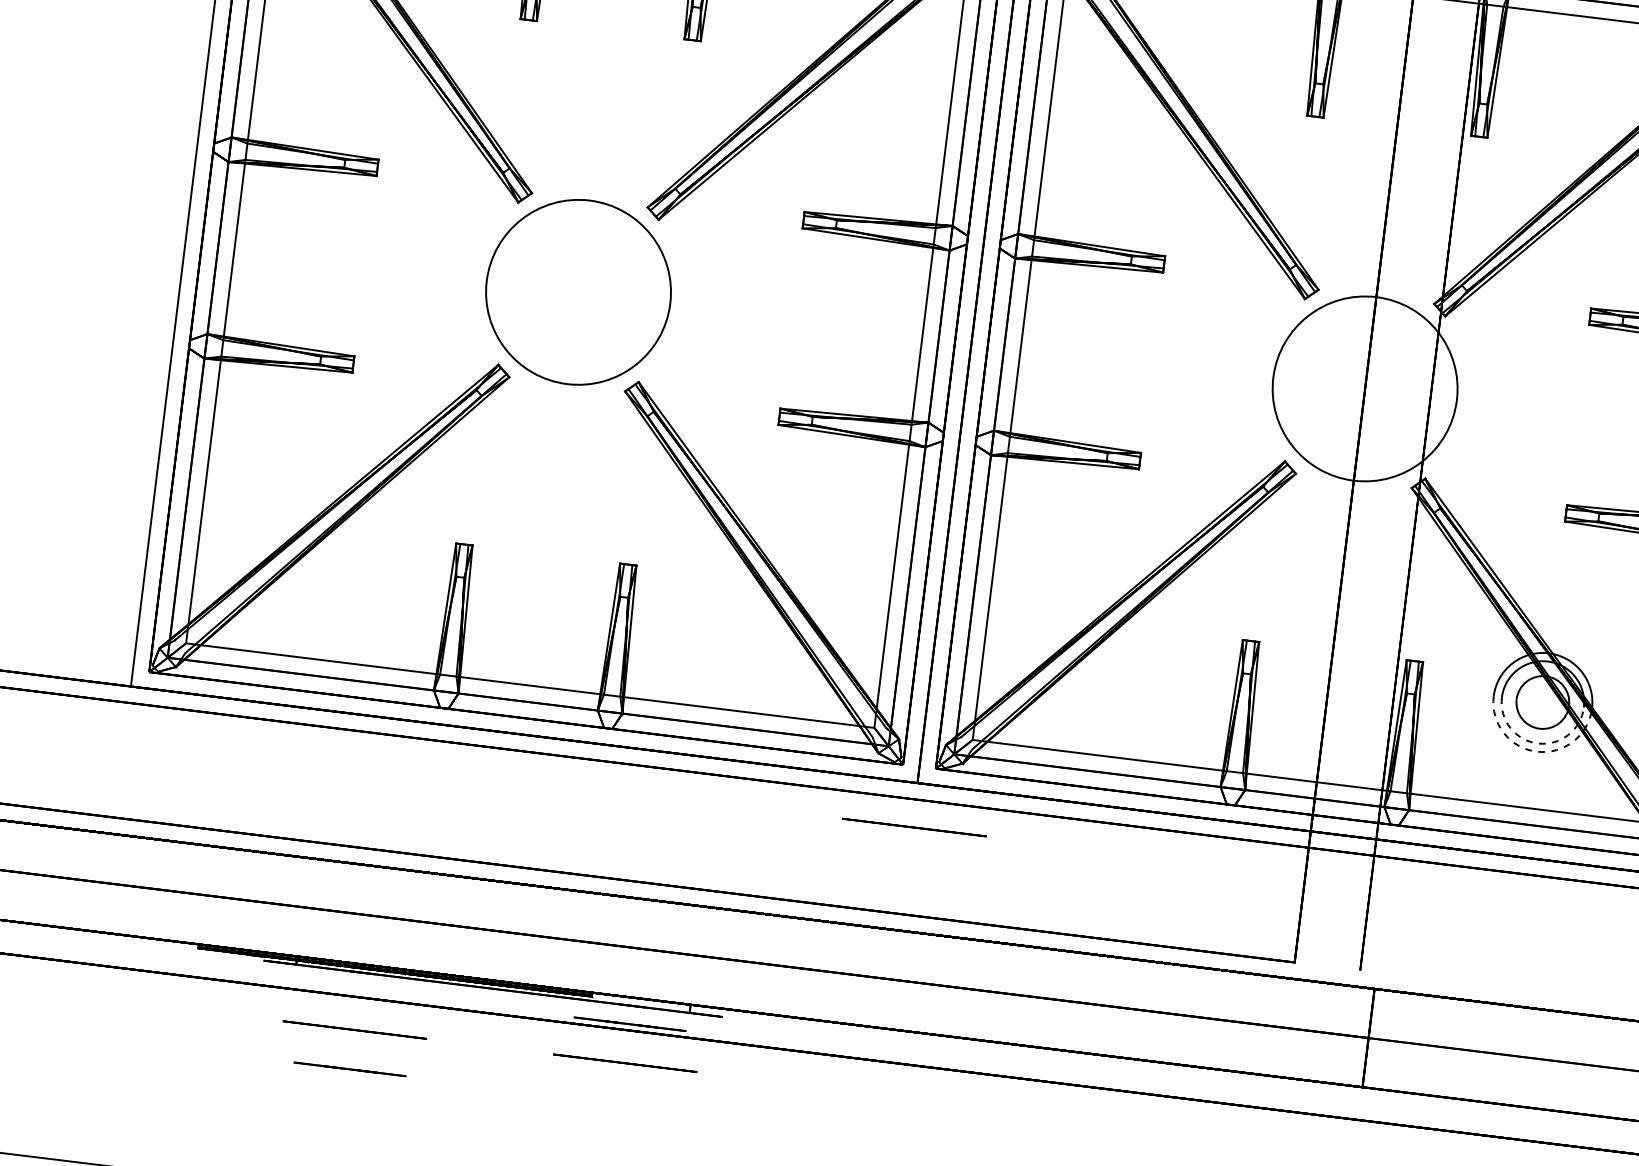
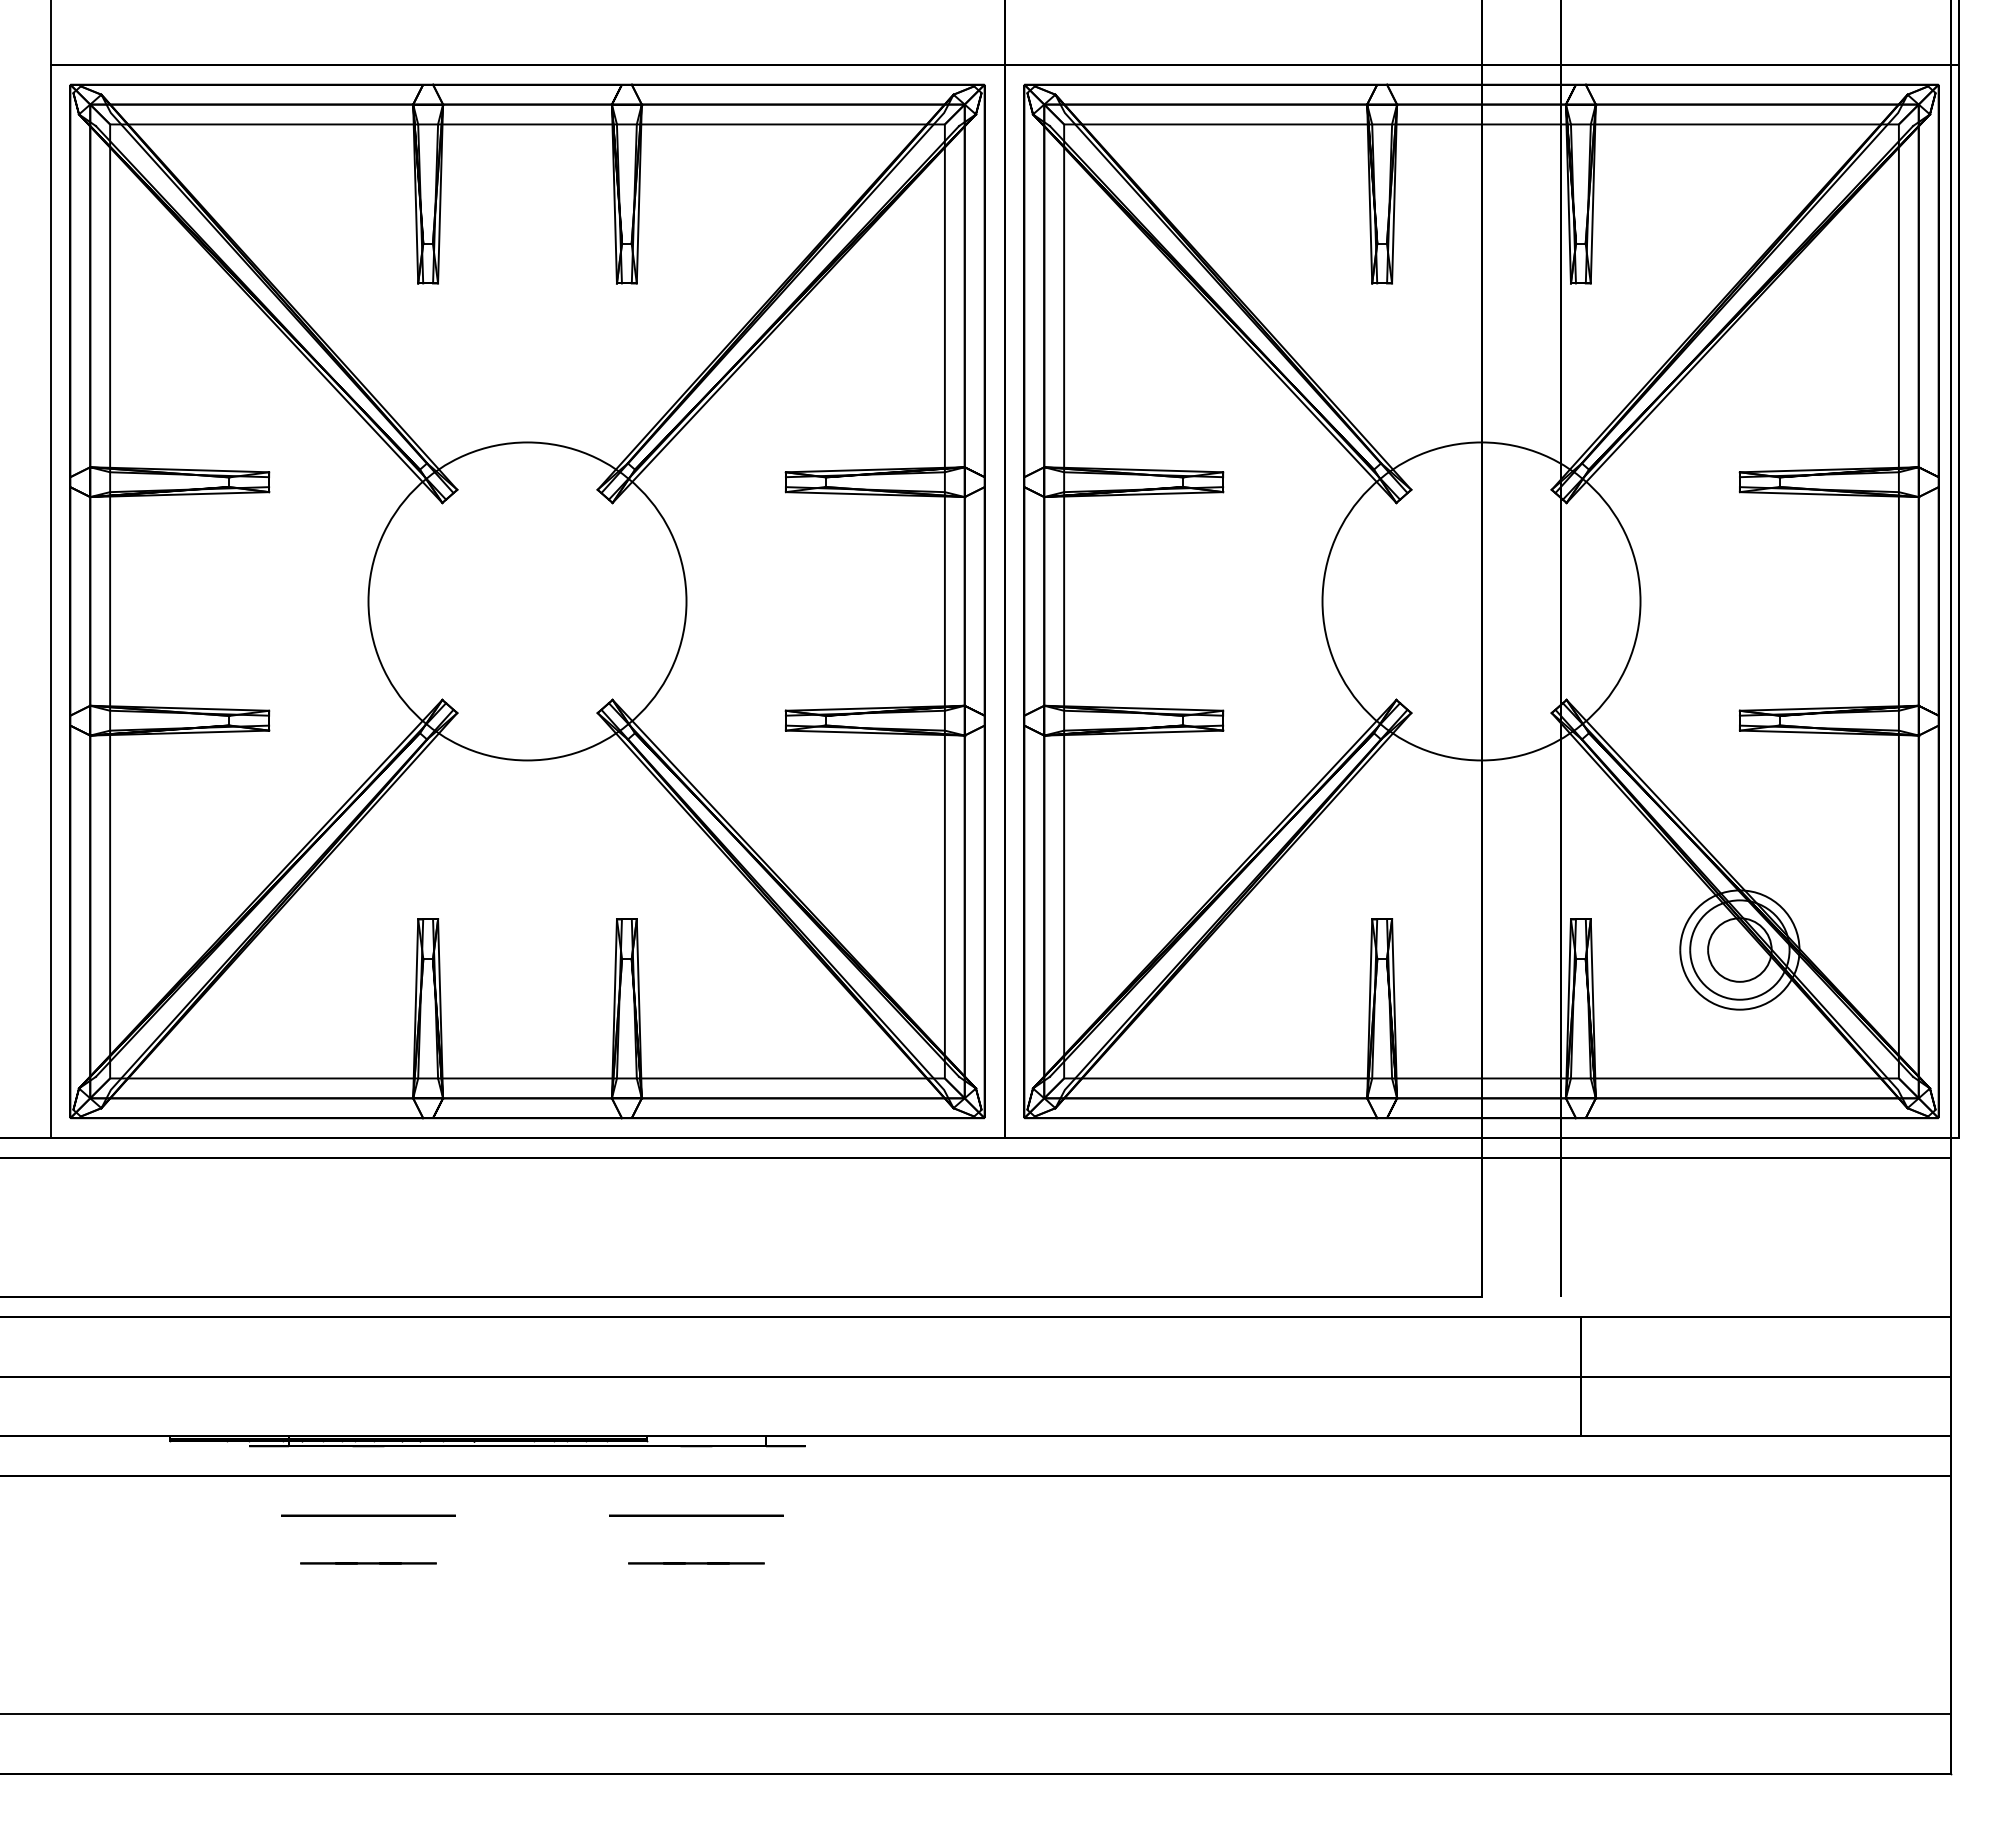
circle: (578, 292) -> (527, 601), size x1.43
circle: (1365, 388) -> (1481, 601), size x1.43
arc: (1537, 743) -> (1739, 999), dashed -> solid
arc: (1536, 751) -> (1739, 1009), dashed -> solid
circle: (914, 827) -> (1007, 1191), removed
line: (630, 1024) -> (696, 1563), moved

